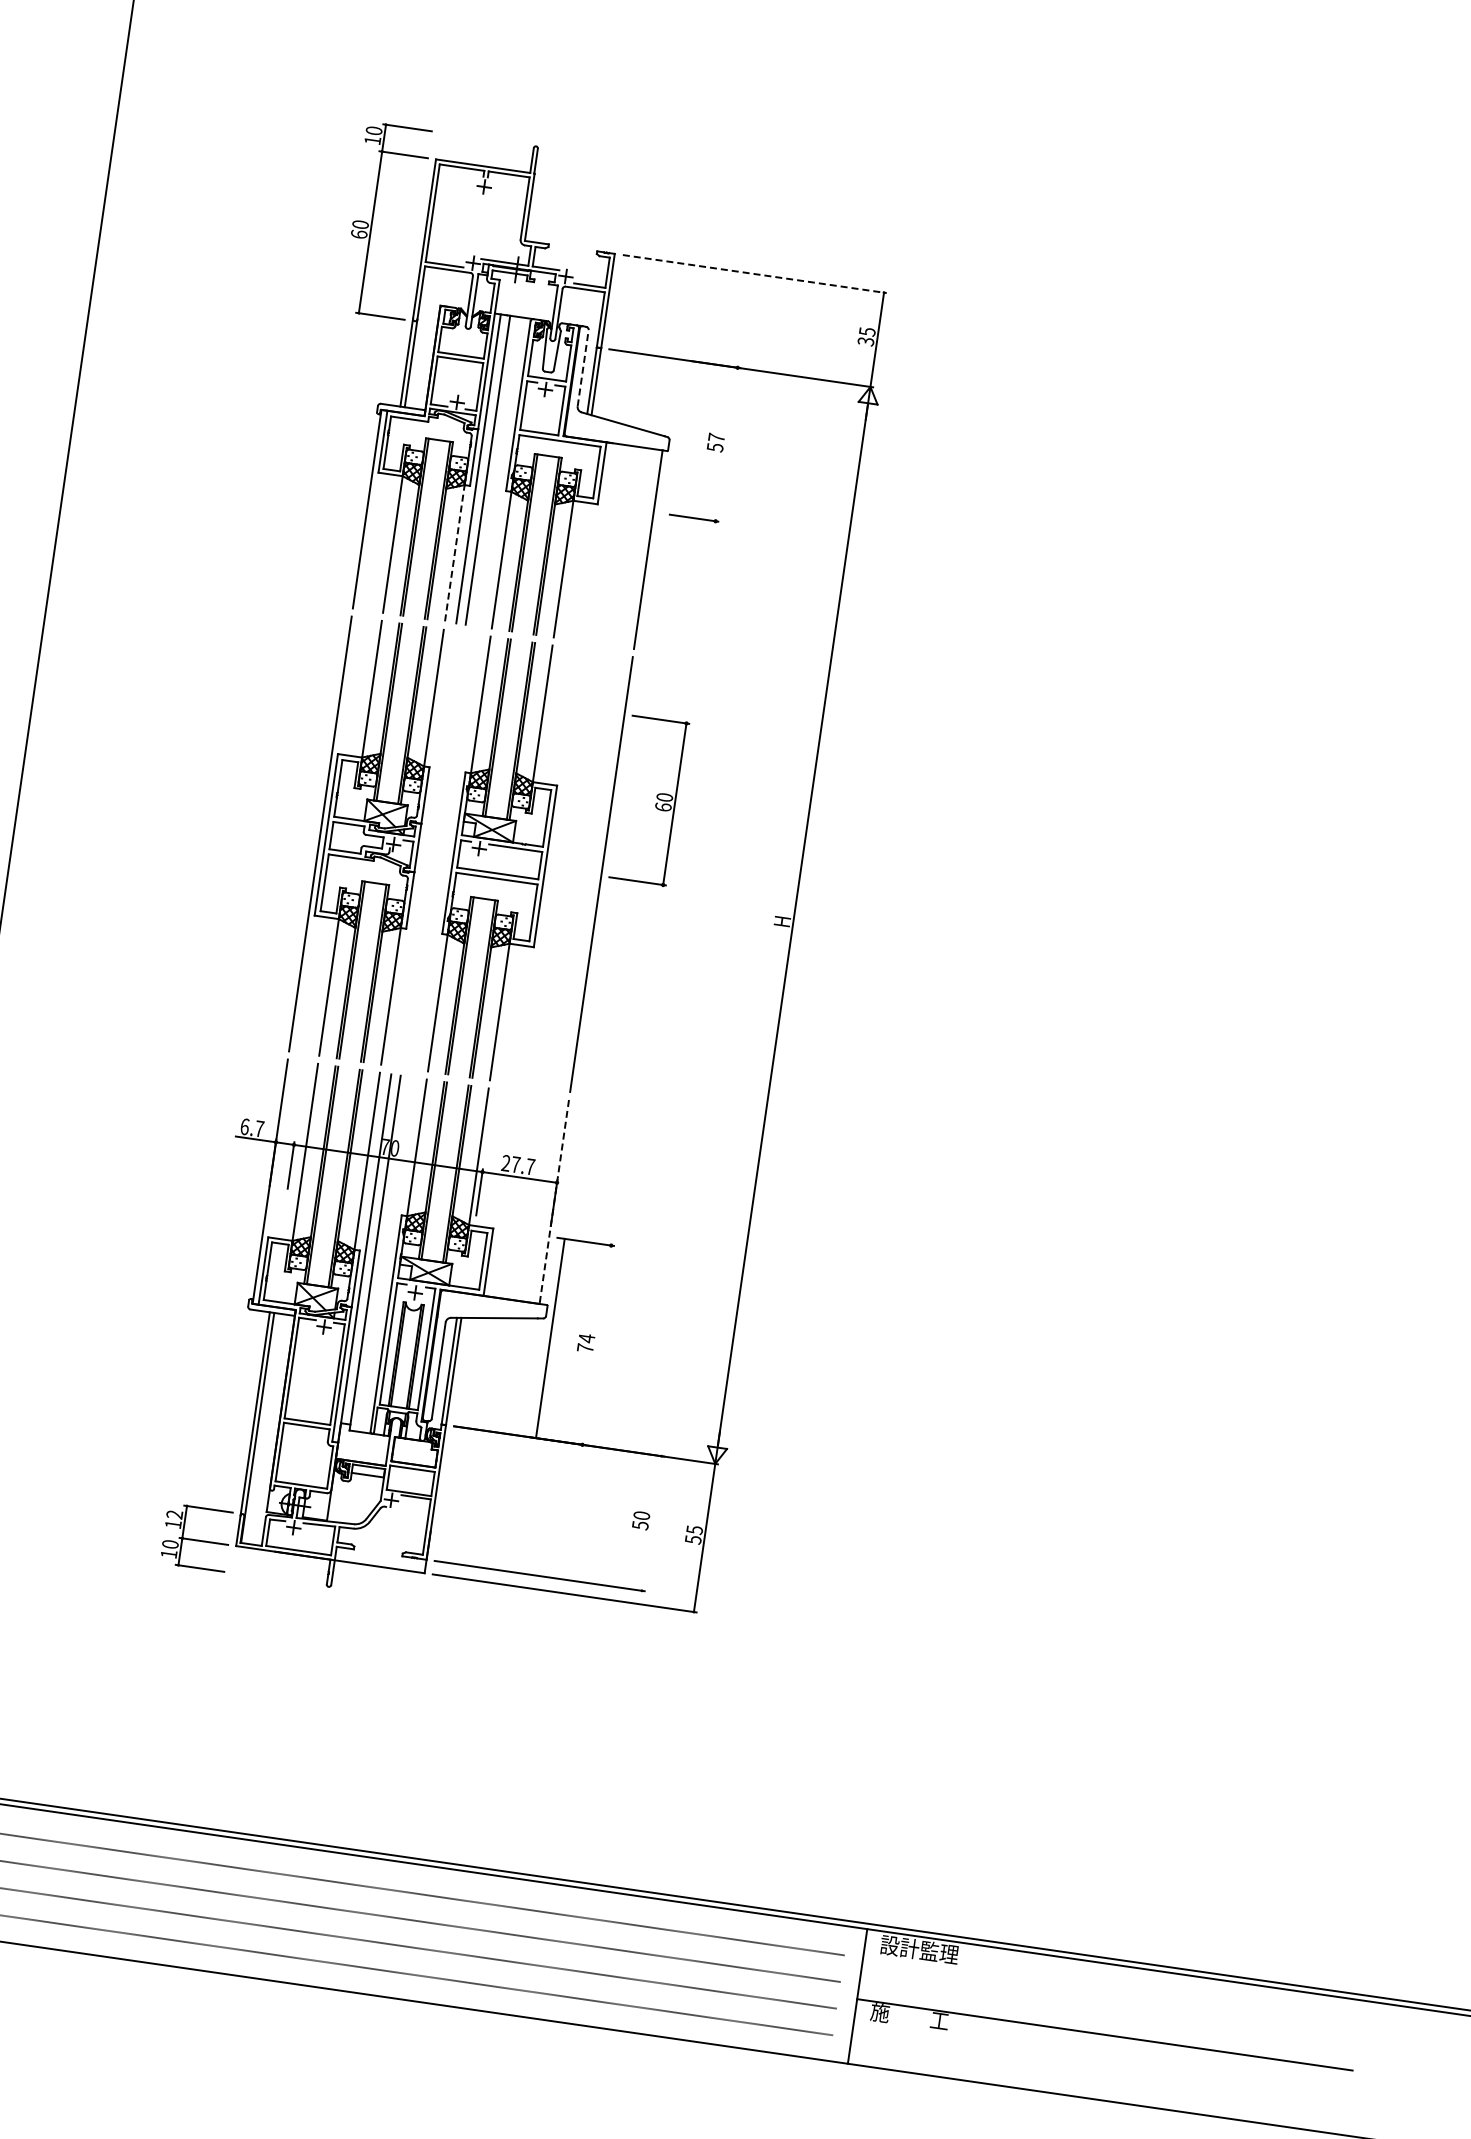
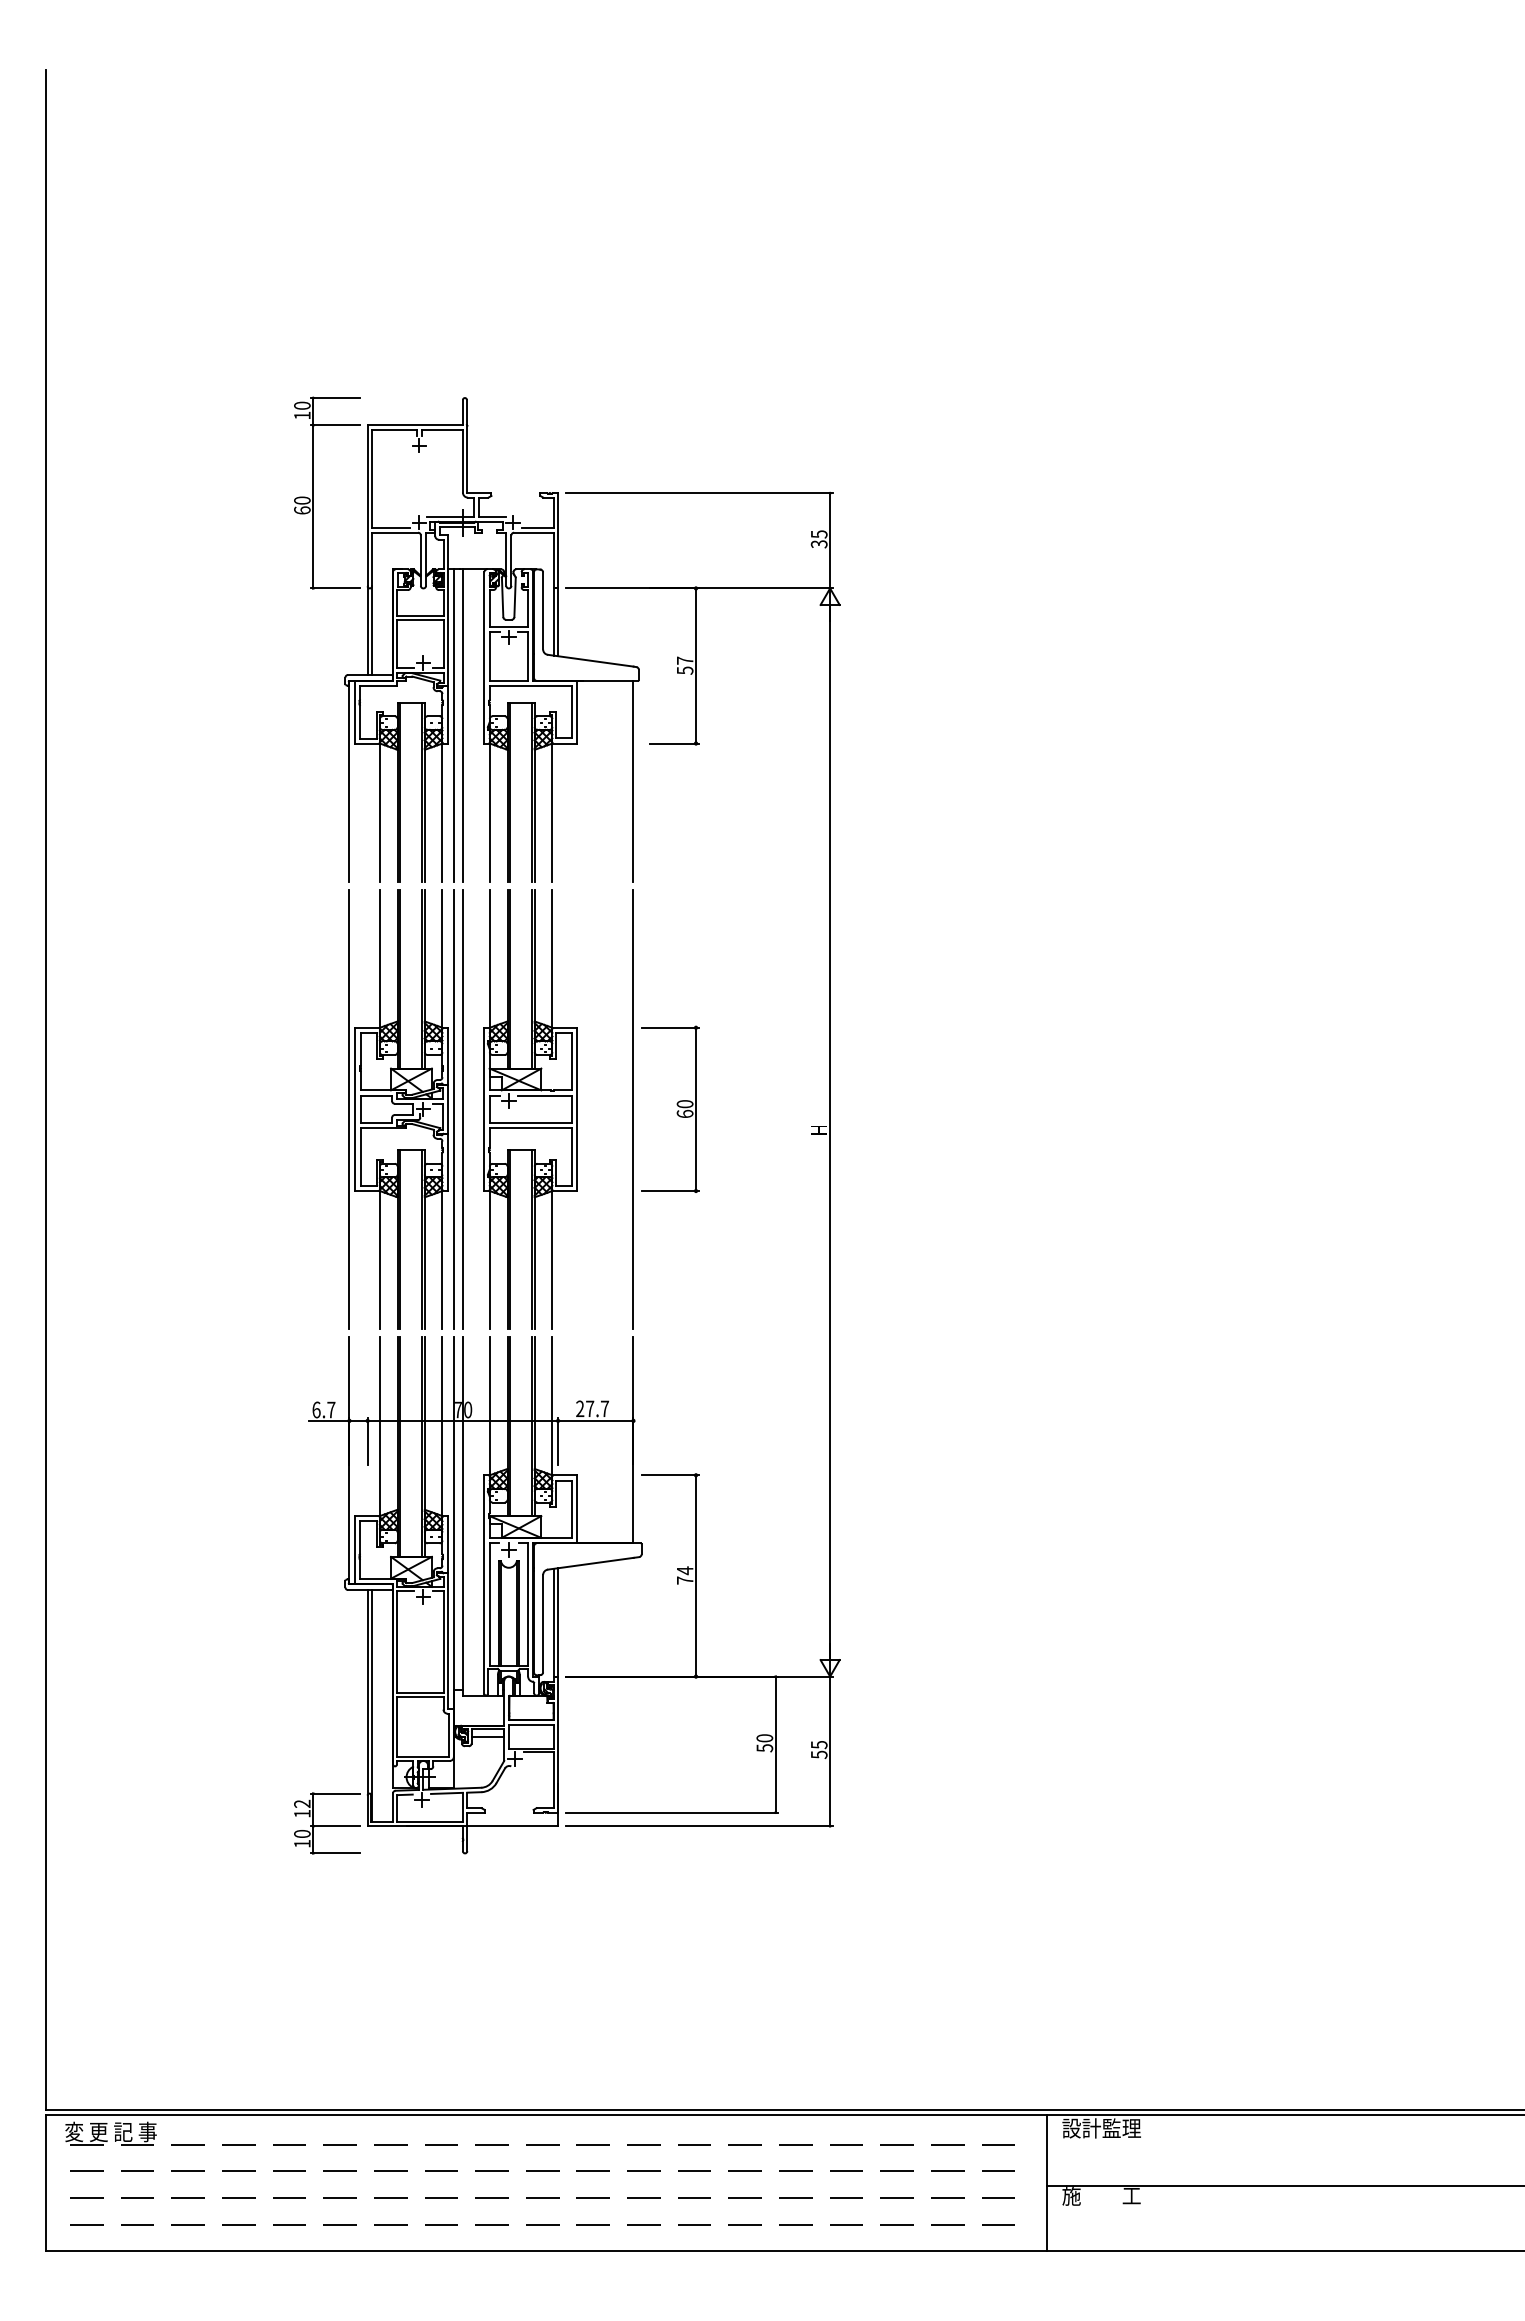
line: (755, 274) -> (700, 493), dashed -> solid
line: (583, 367) -> (543, 610), dashed -> solid
line: (727, 444) -> (696, 665), added
line: (454, 552) -> (442, 811), dashed -> solid
part: (656, 796) -> (676, 1104), moved
line: (423, 848) -> (453, 1109), added
line: (433, 850) -> (463, 1109), added
line: (554, 1202) -> (633, 1440), dashed -> solid
line: (550, 1338) -> (696, 1575), moved
line: (651, 1523) -> (775, 1744), added

